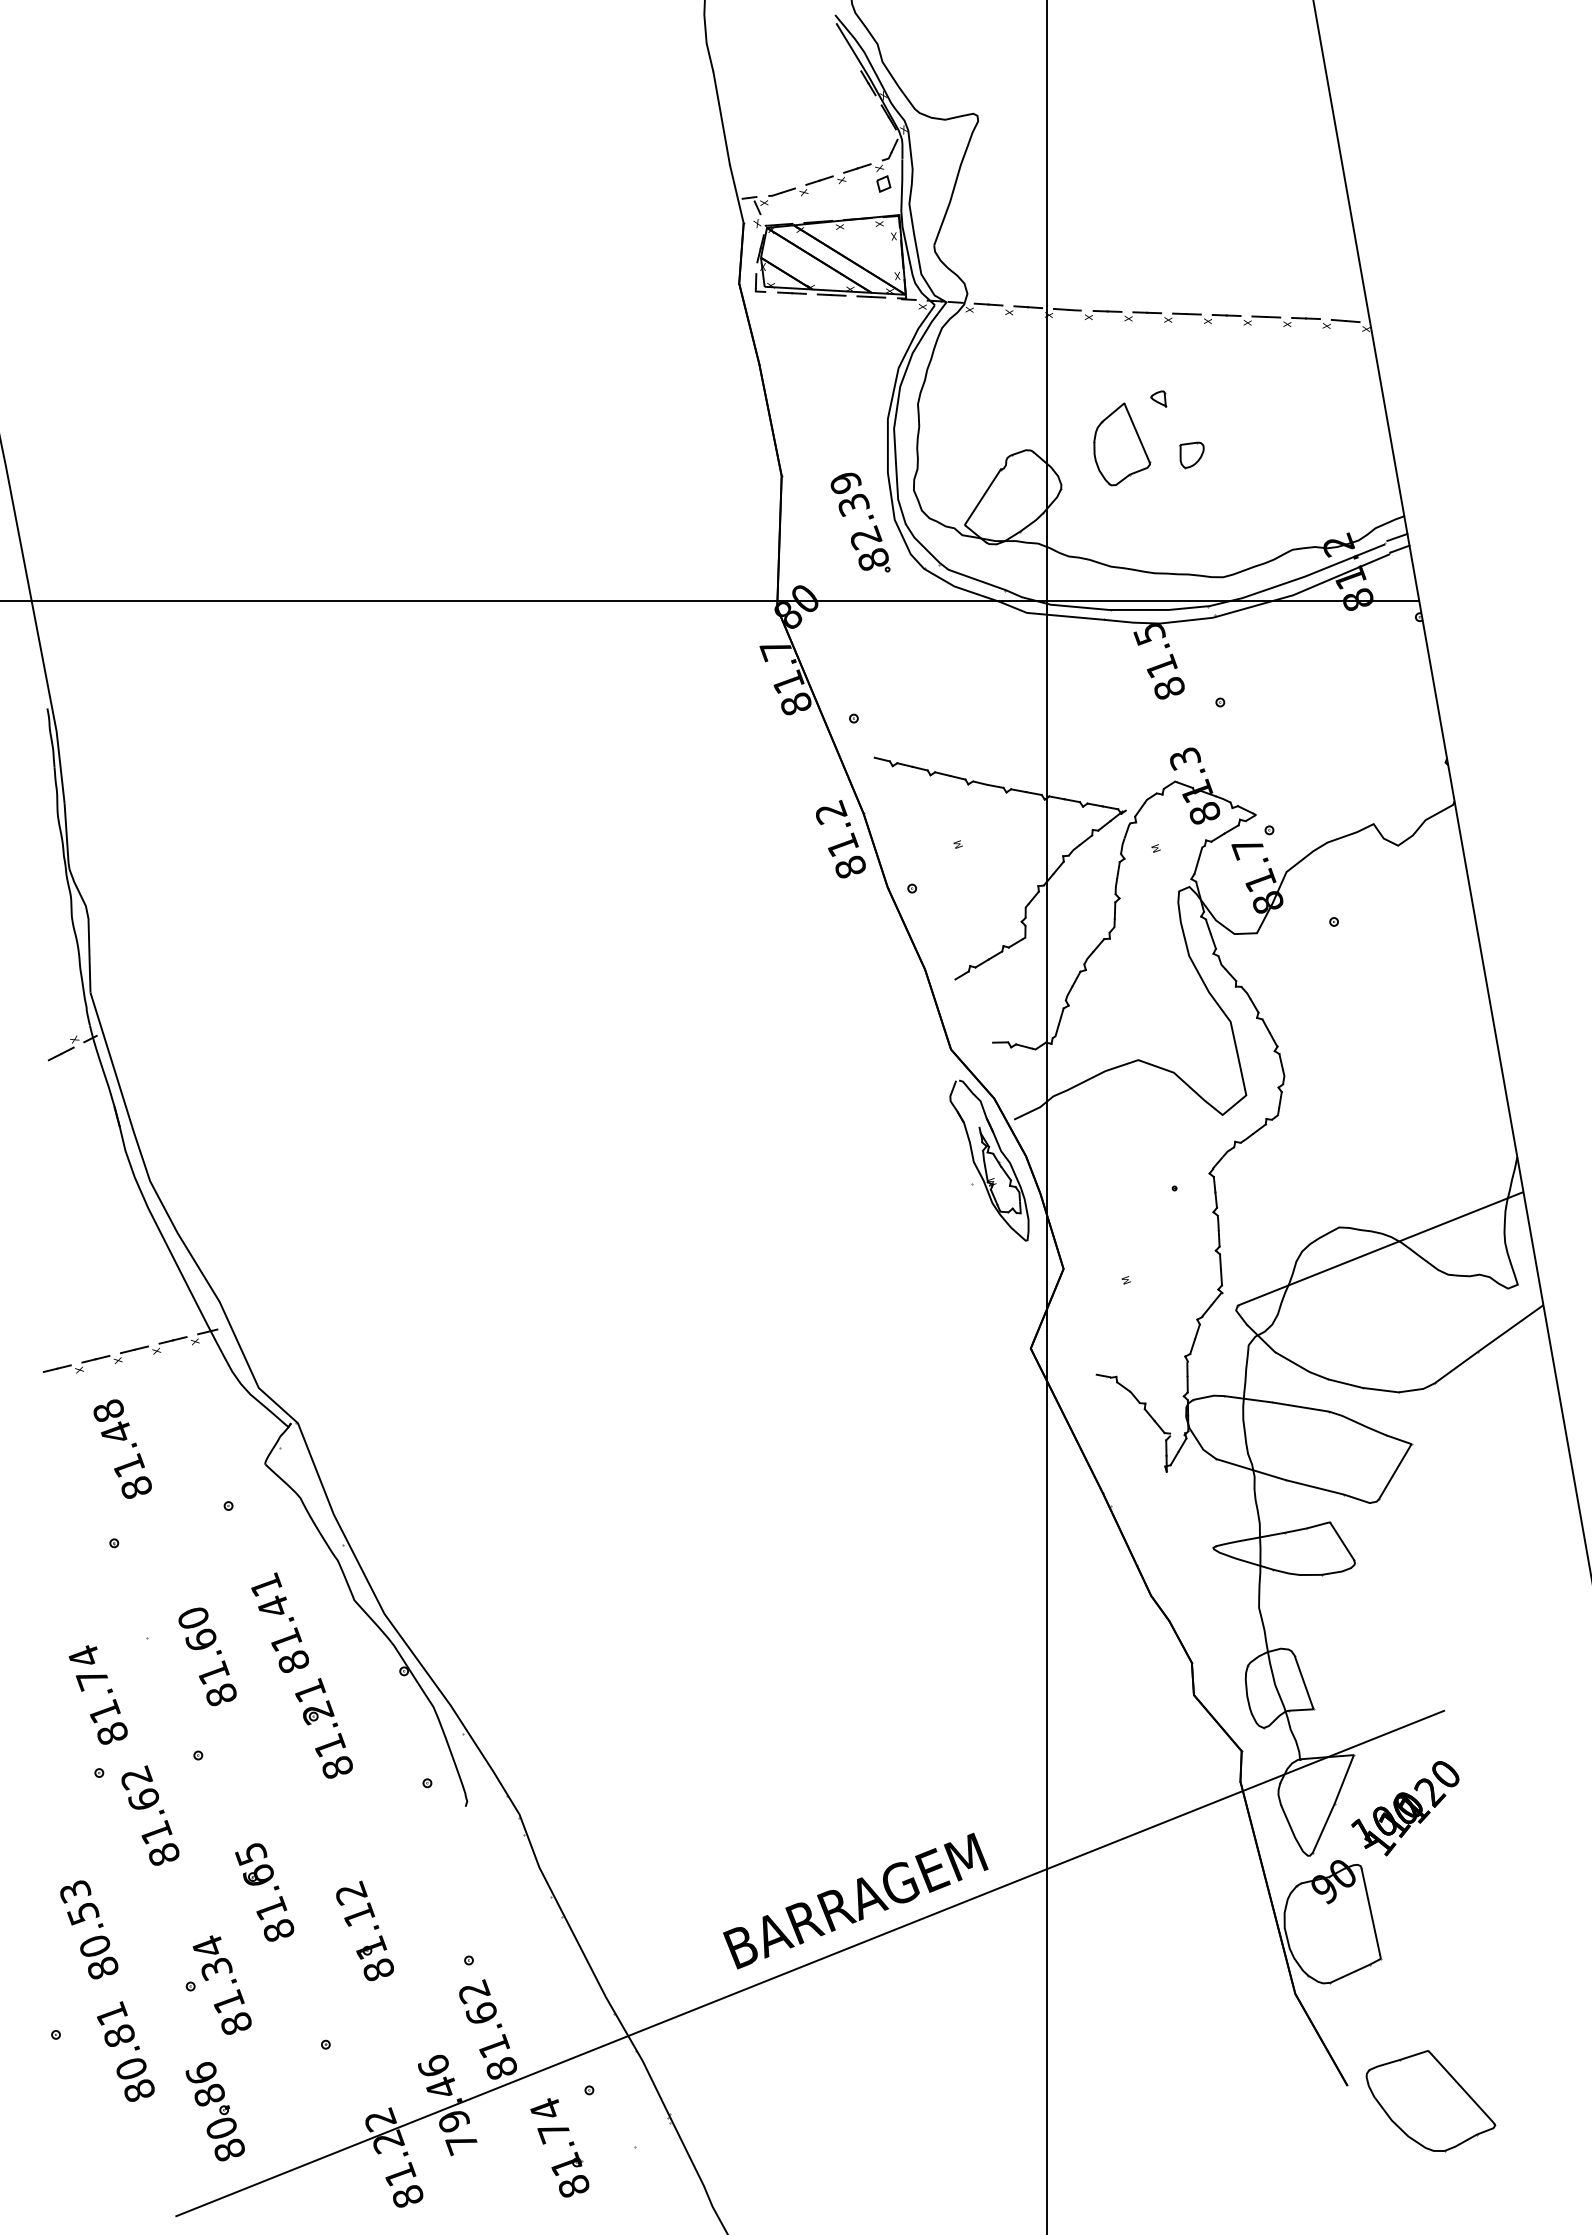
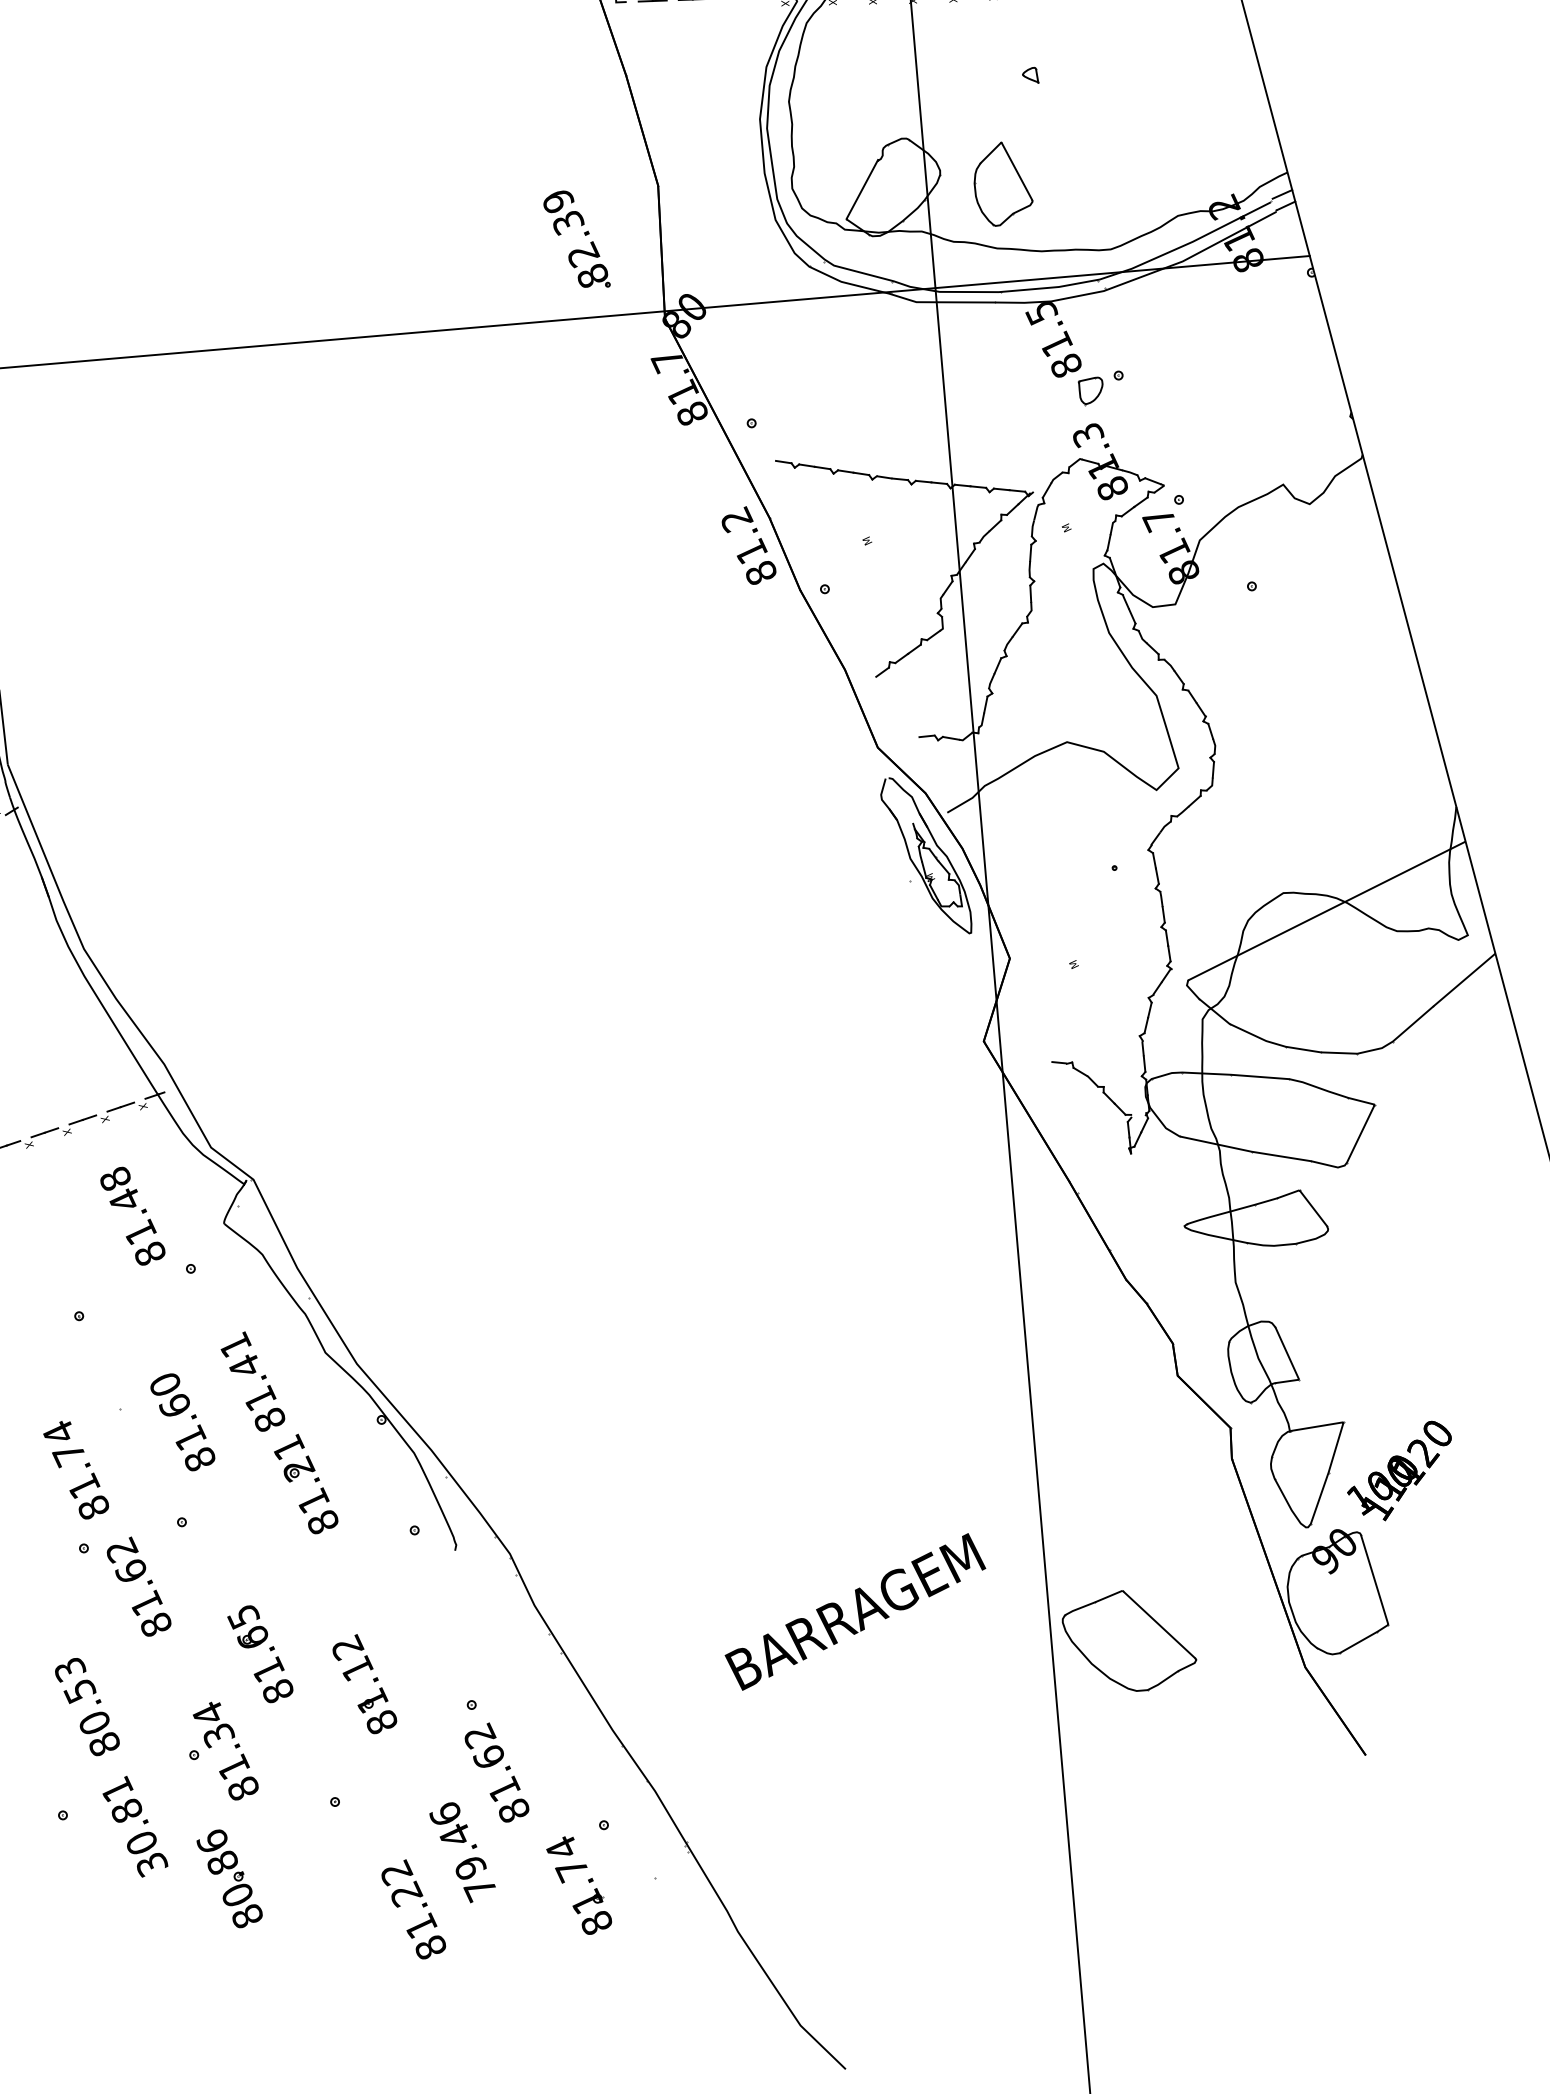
part: (1122, 444) -> (1003, 183), moved
part: (1191, 455) -> (1090, 391), moved
part: (868, 517) -> (584, 234), moved
text: (122, 1448) -> (132, 1215), moved
line: (810, 1963) -> (815, 1678), removed
text: (139, 2091) -> (151, 1865), 80.81 -> 30.81
part: (1430, 2101) -> (1129, 1641), moved

